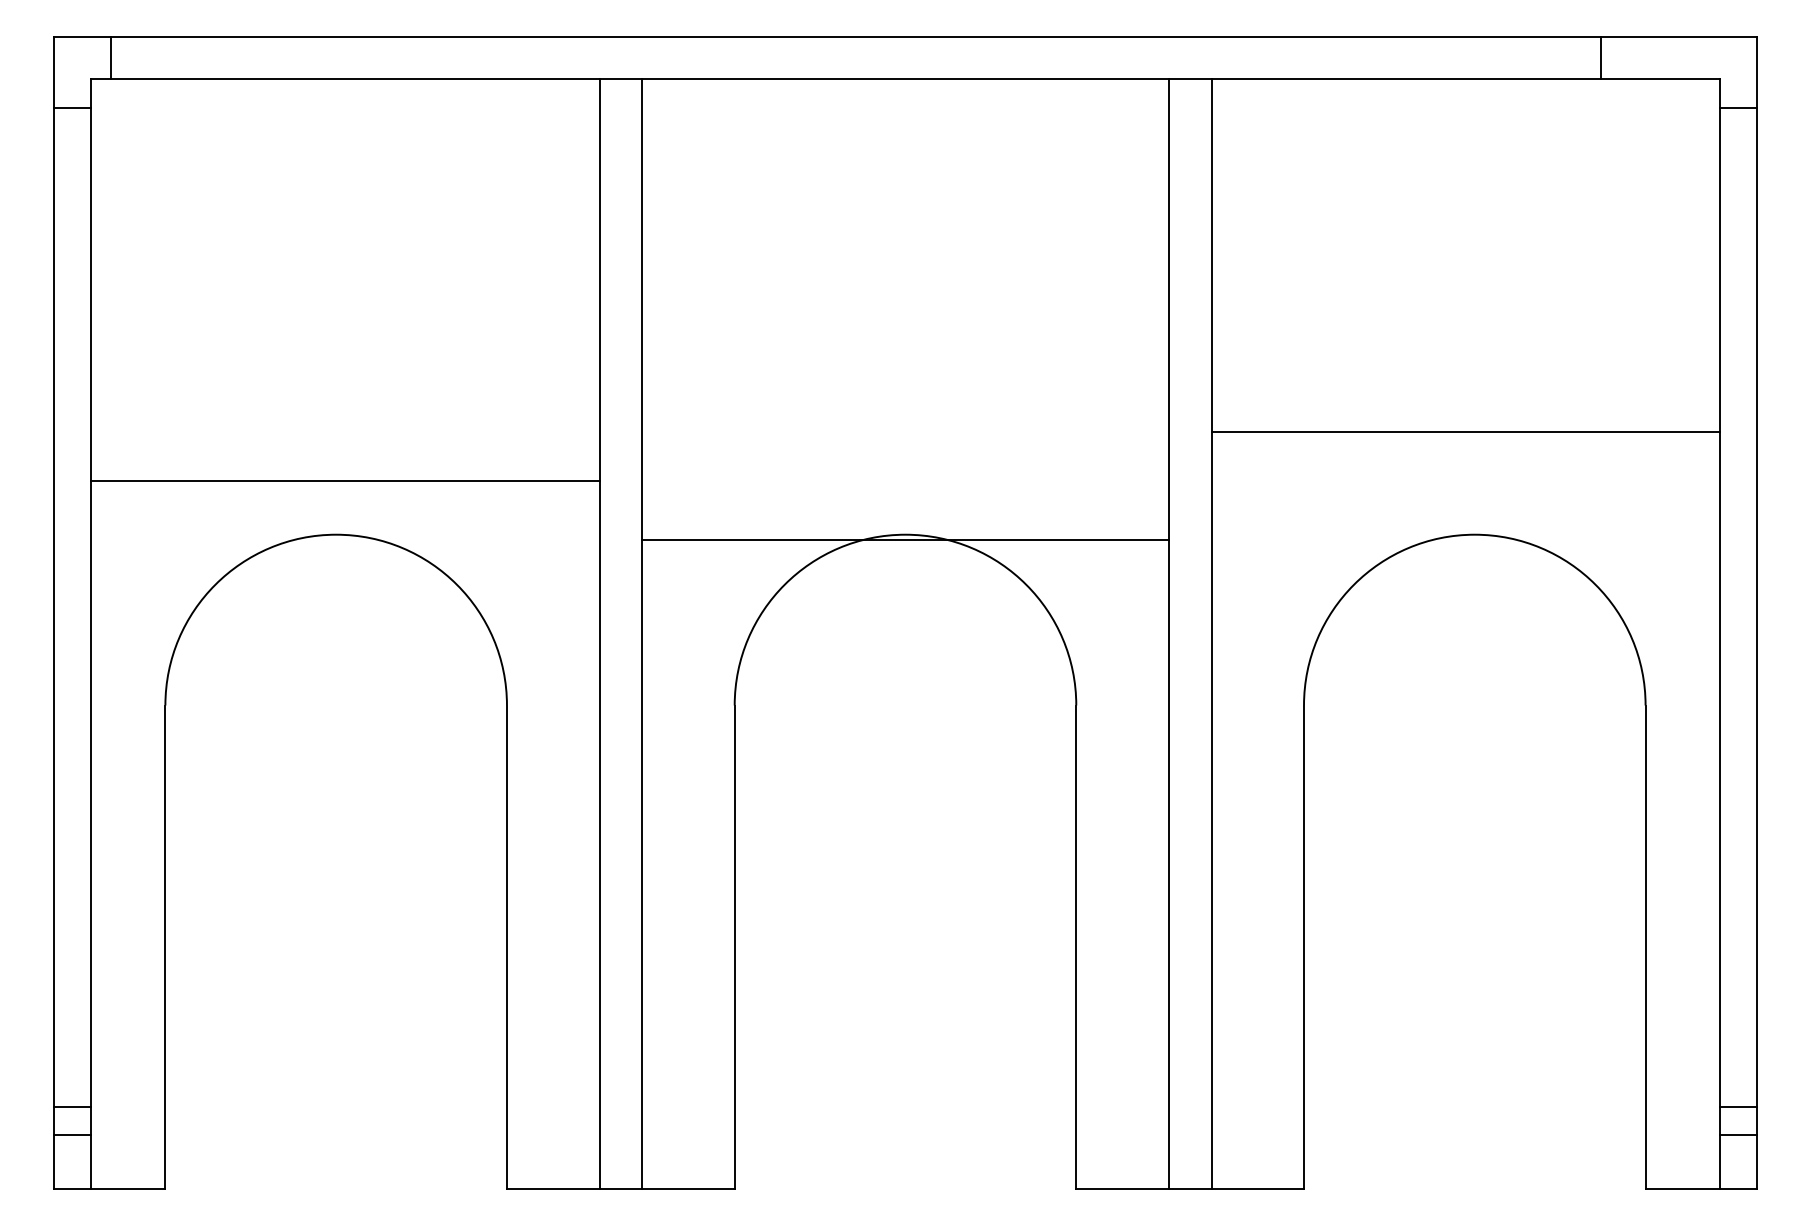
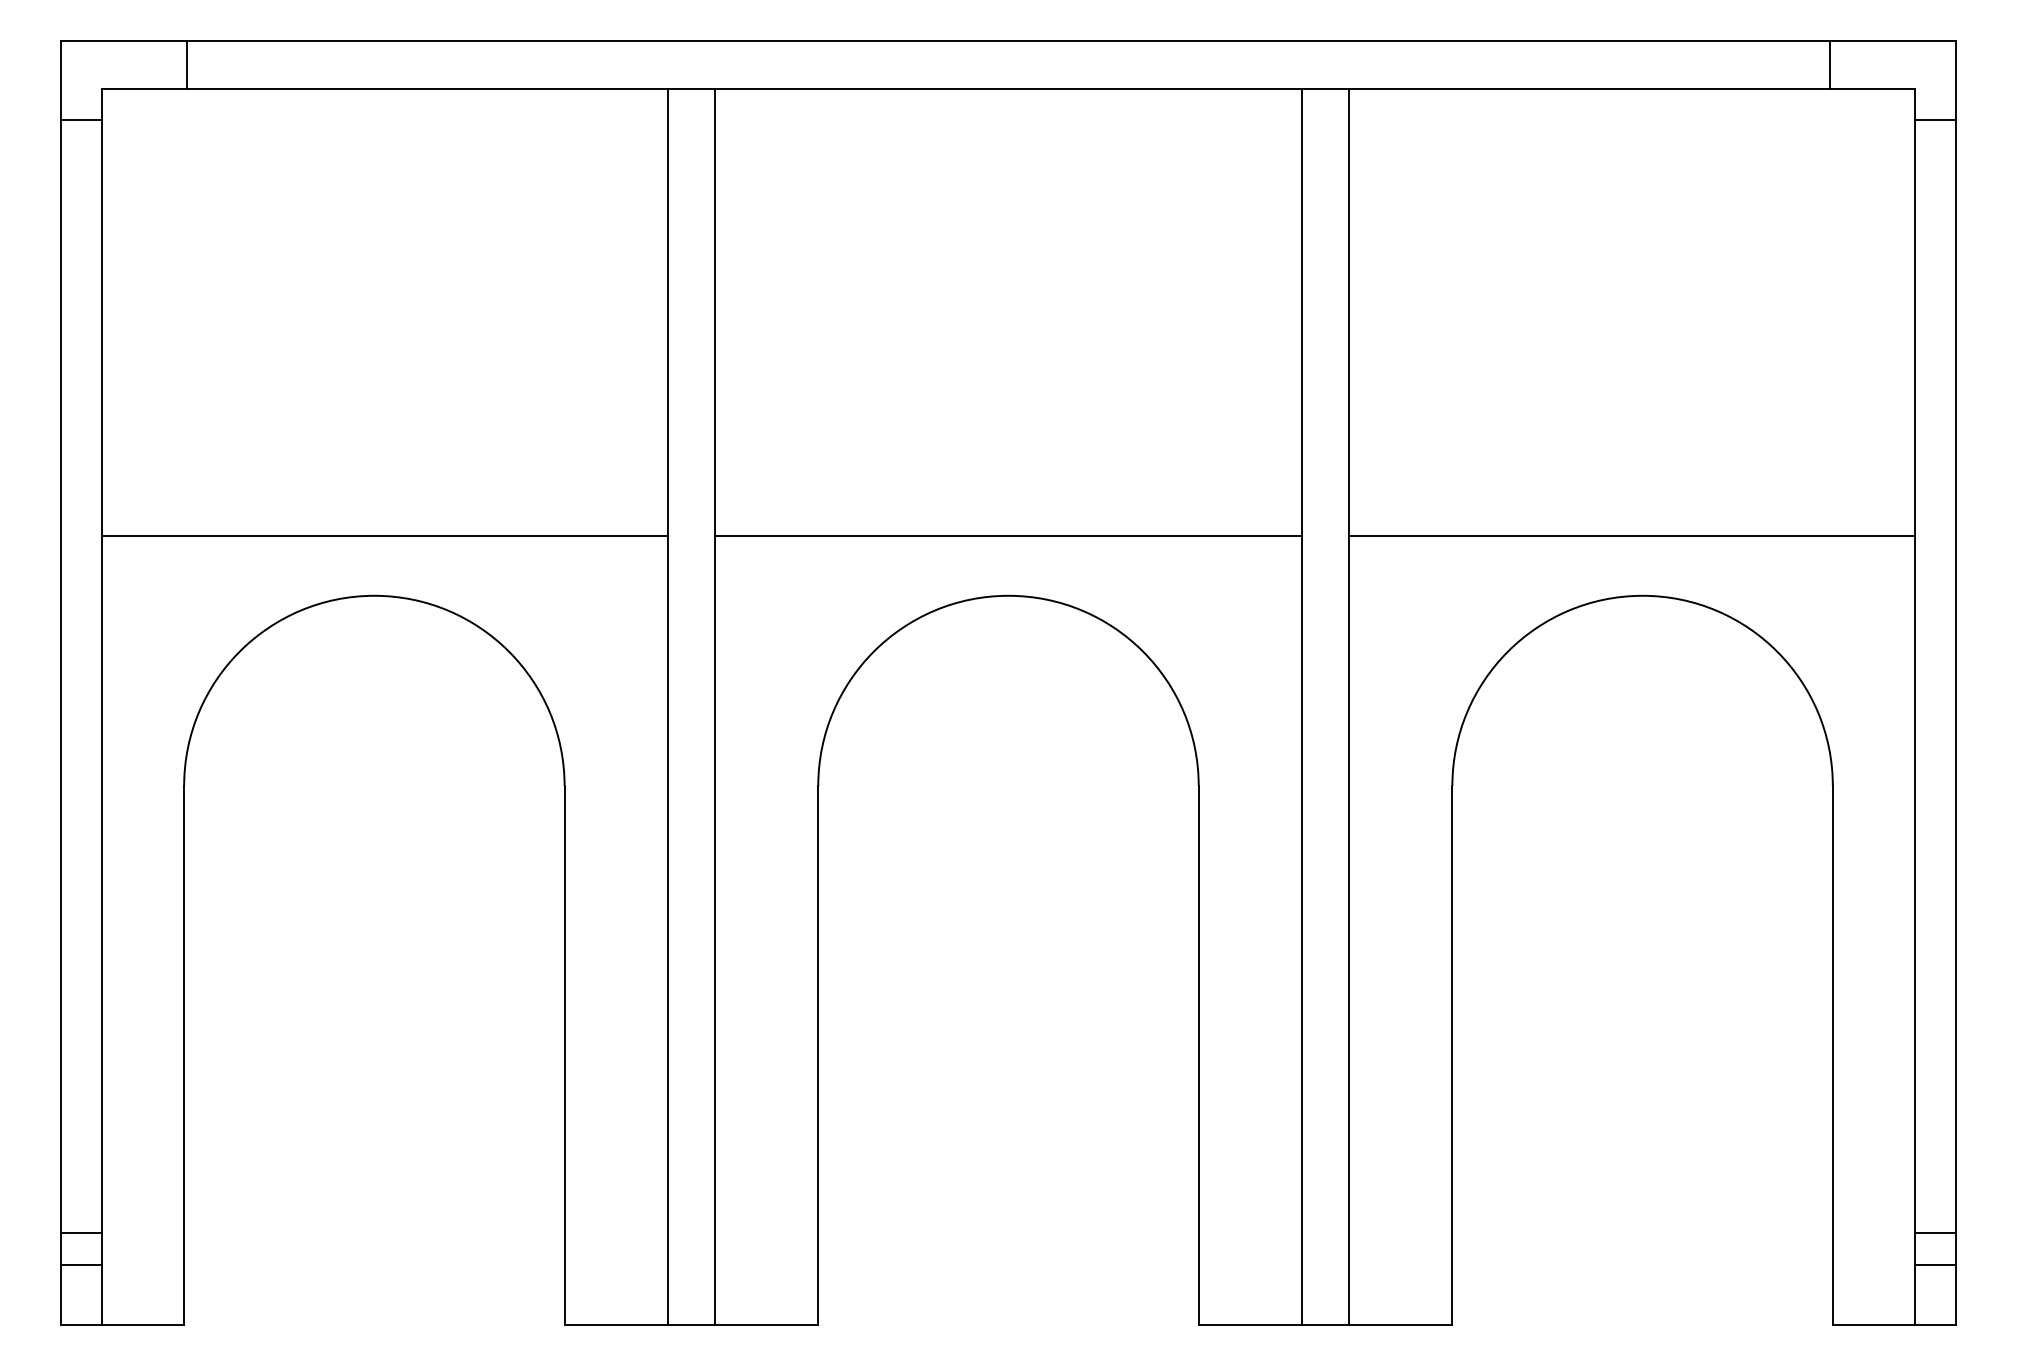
line: (110, 57) -> (187, 64), moved
line: (1600, 57) -> (1829, 64), moved
line: (1465, 432) -> (1632, 536), moved
line: (905, 539) -> (1008, 536), moved

